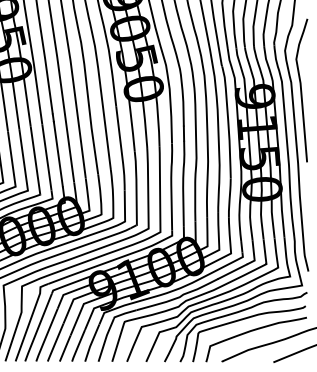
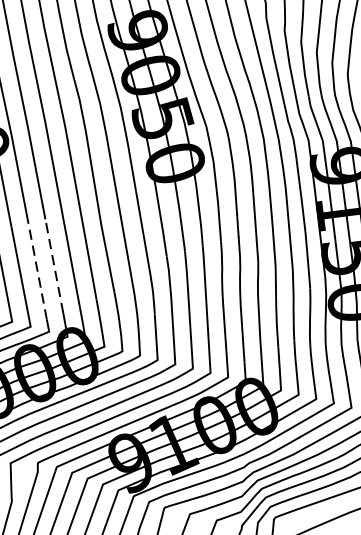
line: (58, 154) -> (54, 266), solid -> dashed
line: (46, 157) -> (37, 271), solid -> dashed

